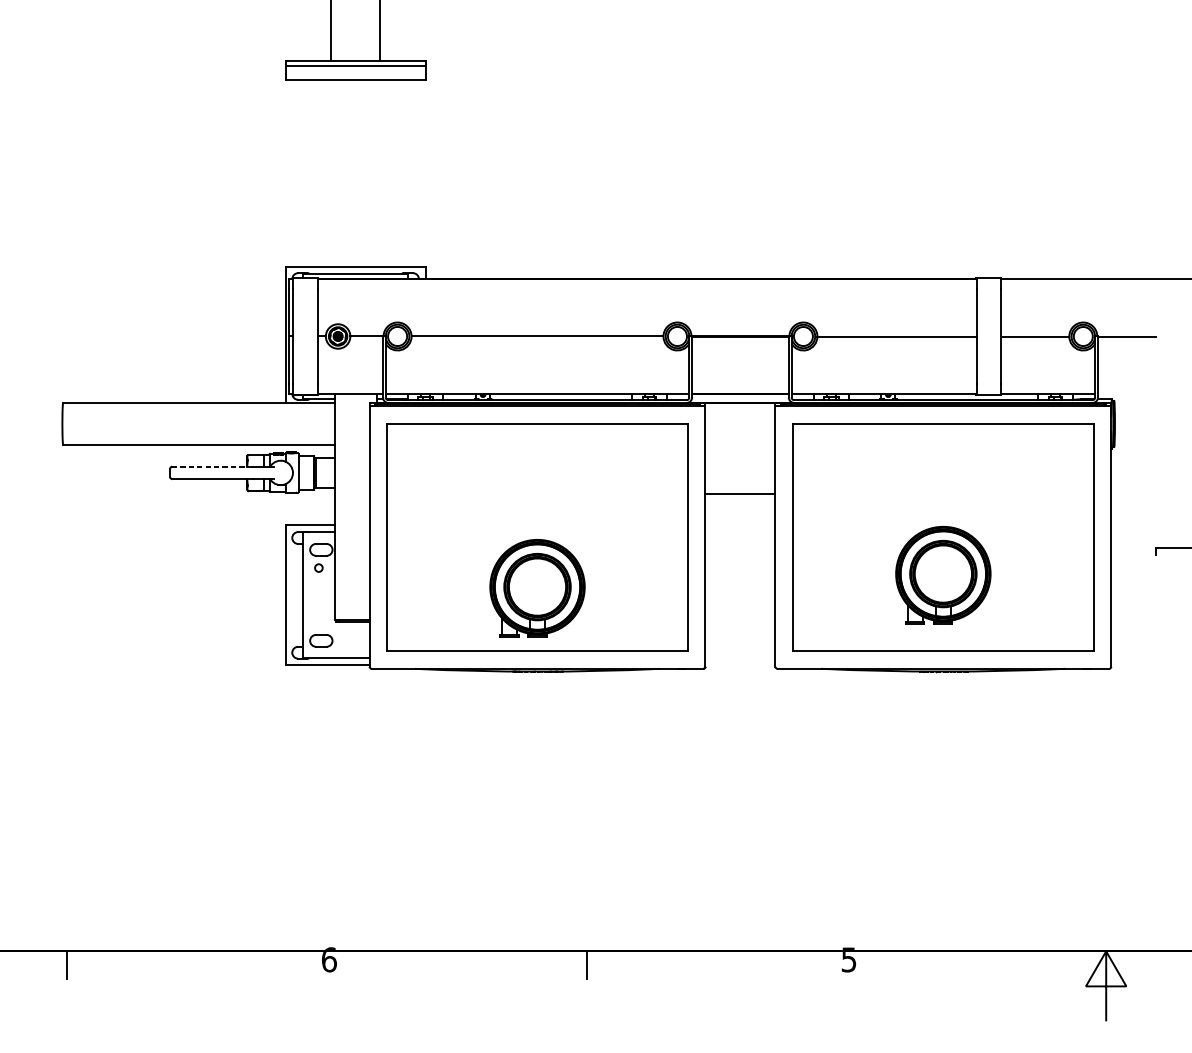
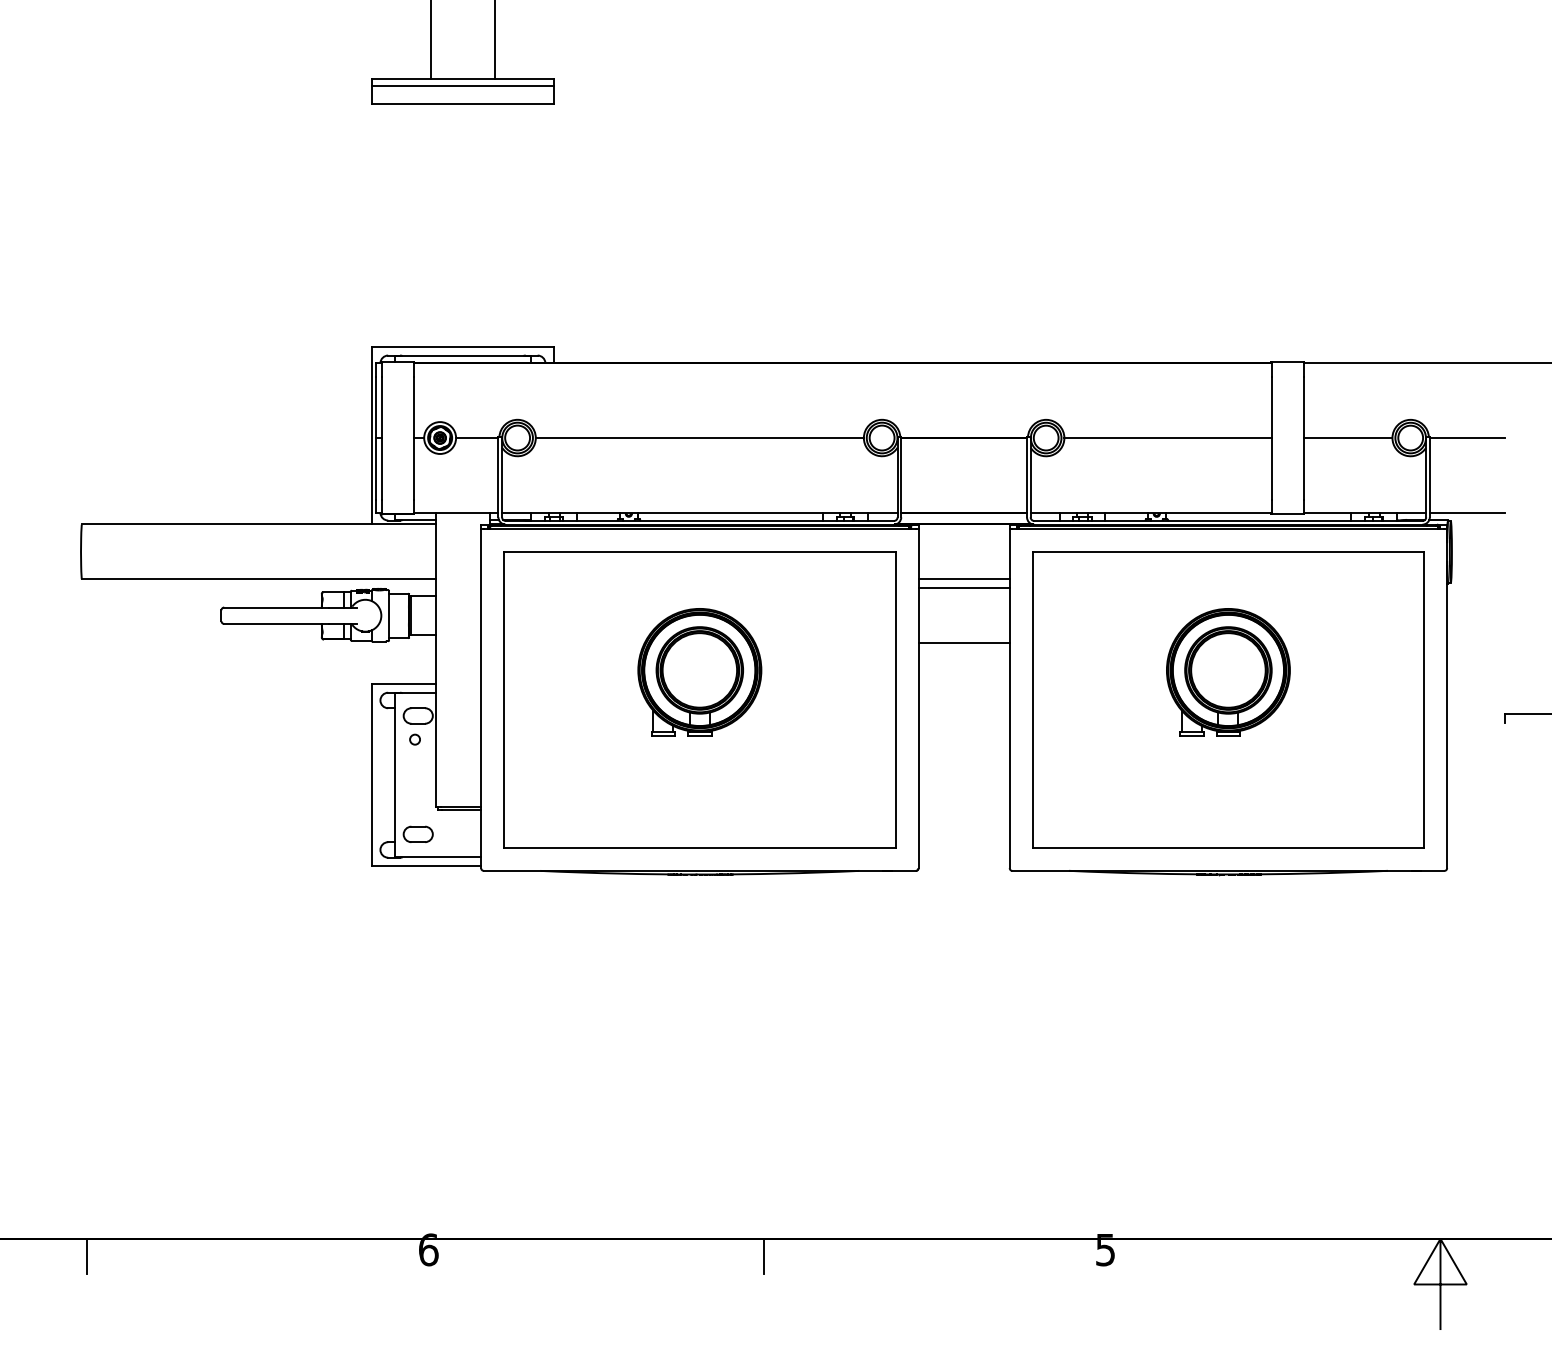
line: (1126, 394) -> (1467, 513), added
line: (739, 445) -> (963, 579), added
line: (739, 452) -> (963, 588), added
line: (212, 466) -> (276, 607), dashed -> solid
part: (943, 575) -> (1228, 672), moved
part: (537, 588) -> (699, 672), moved

